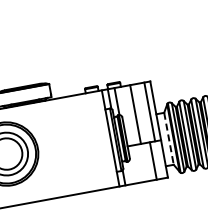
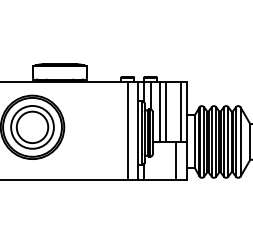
line: (129, 115) -> (160, 111), added
line: (100, 139) -> (127, 130), added
line: (168, 139) -> (194, 142), dashed -> solid

